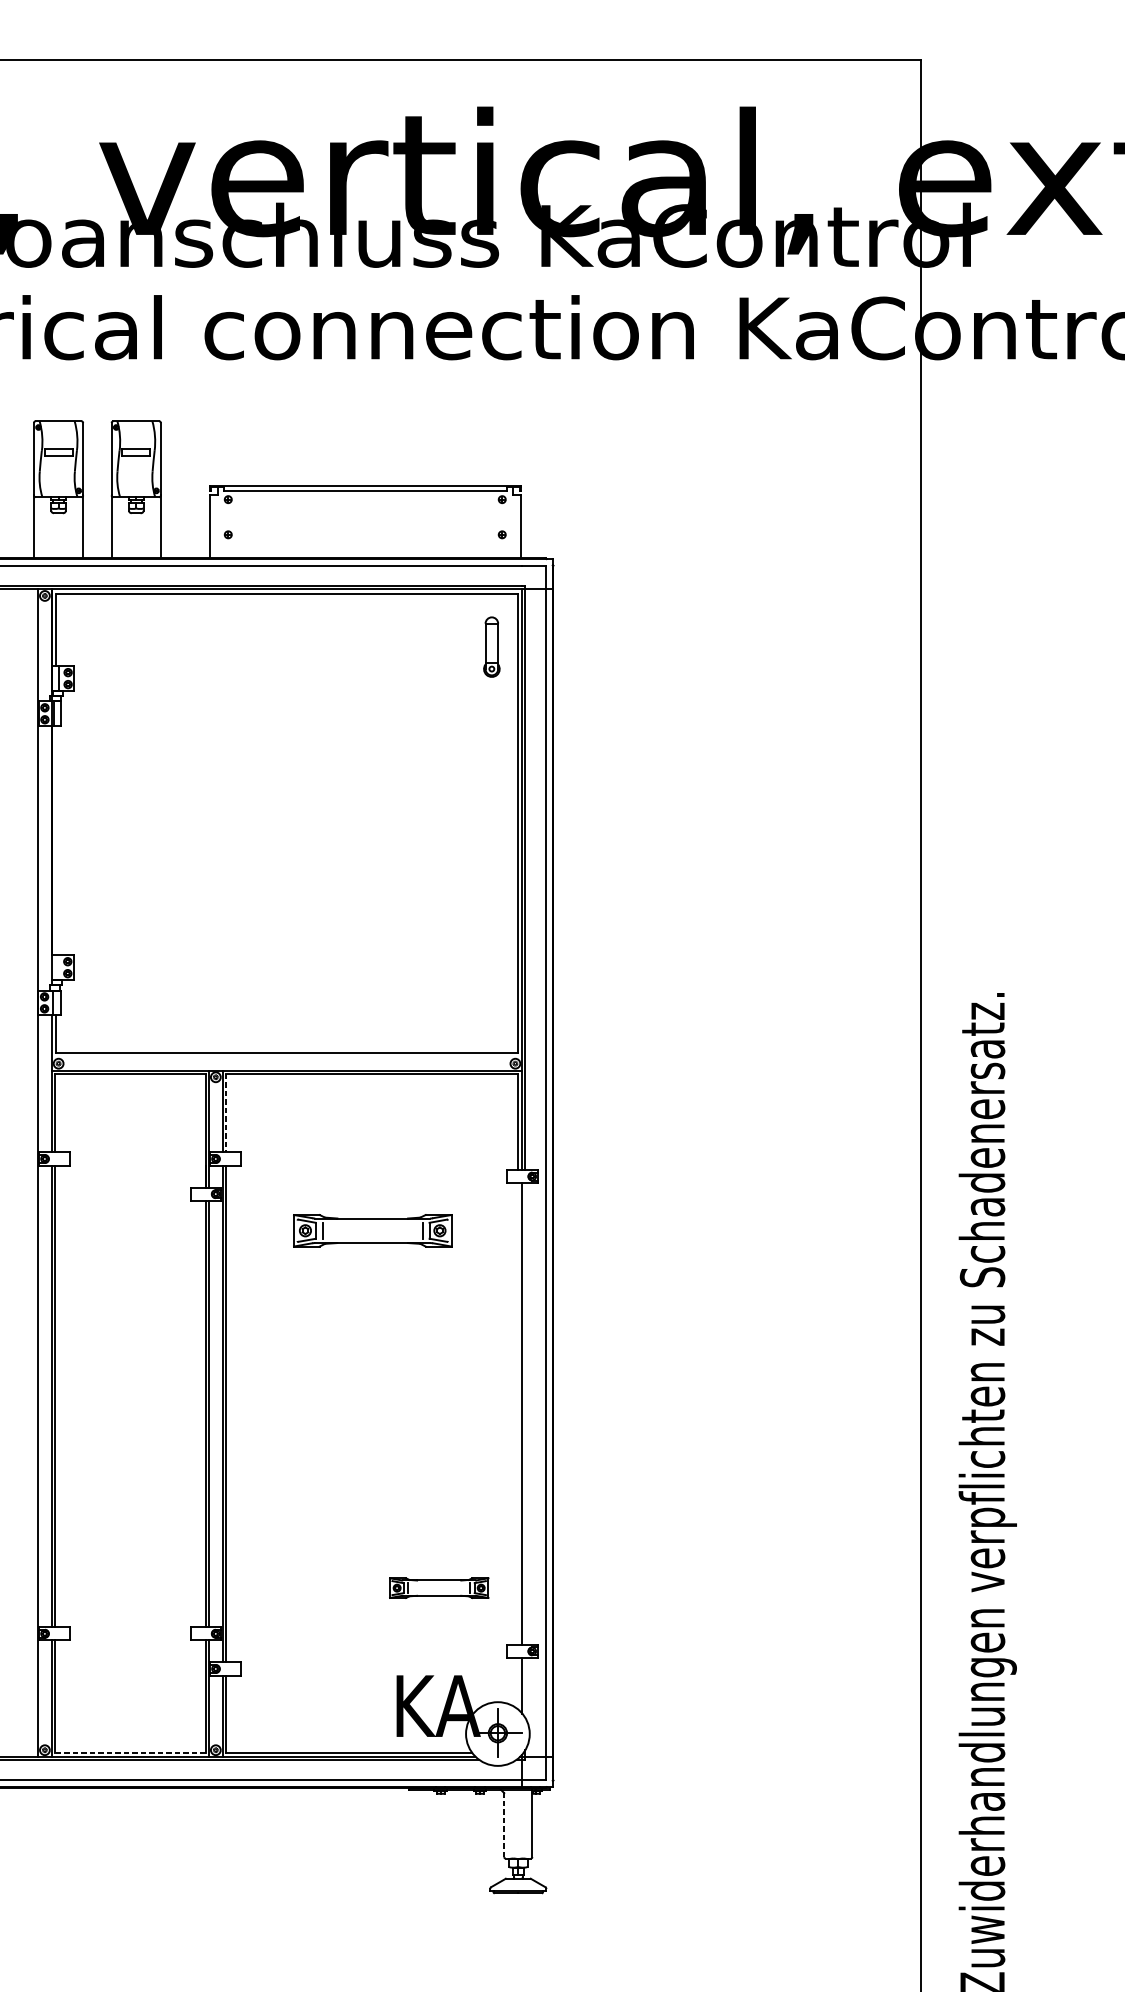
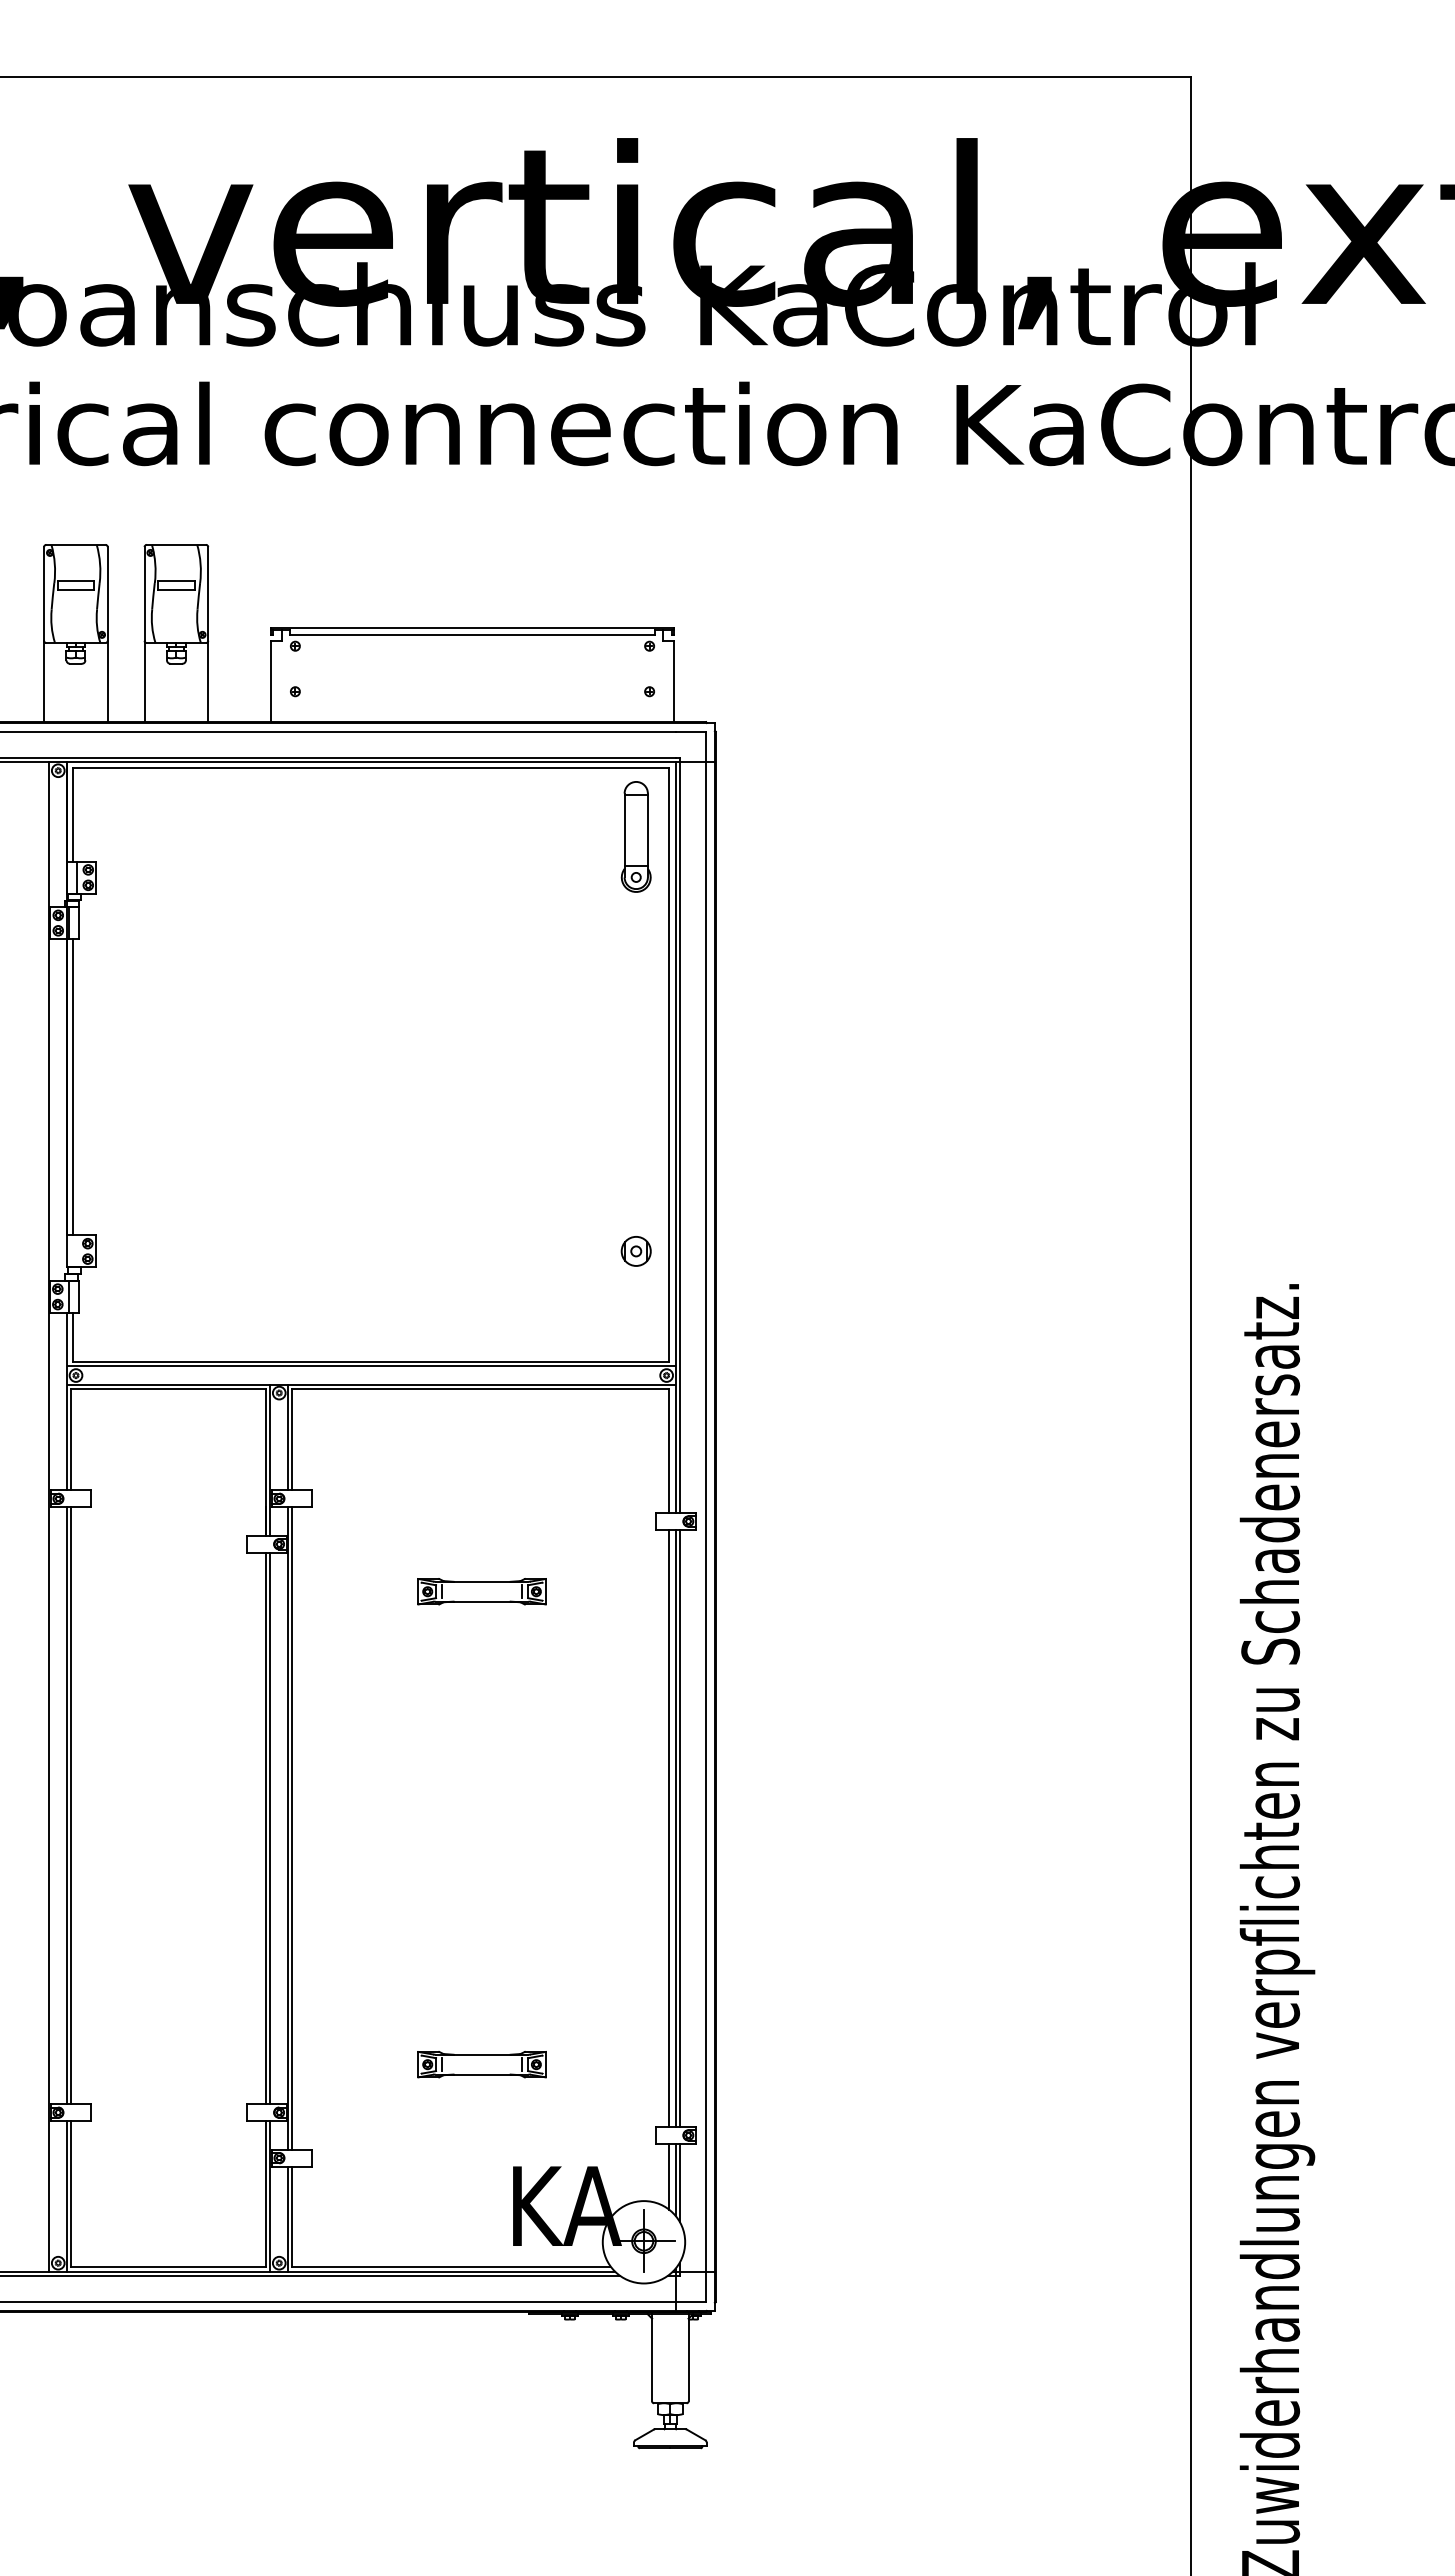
part: (491, 646) -> (635, 836), size x1.43
line: (56, 840) -> (73, 1087), added
part: (491, 967) -> (635, 1251), added
line: (287, 1056) -> (371, 1366), added
line: (226, 1113) -> (292, 1439), dashed -> solid
part: (372, 1230) -> (481, 1591), size x0.62
line: (517, 1414) -> (669, 1828), added
line: (525, 1414) -> (679, 1828), added
part: (438, 1588) -> (481, 2064), moved
line: (517, 1683) -> (669, 2176), added
line: (525, 1687) -> (679, 2182), added
line: (130, 1753) -> (168, 2267), dashed -> solid
line: (504, 1823) -> (652, 2357), dashed -> solid

